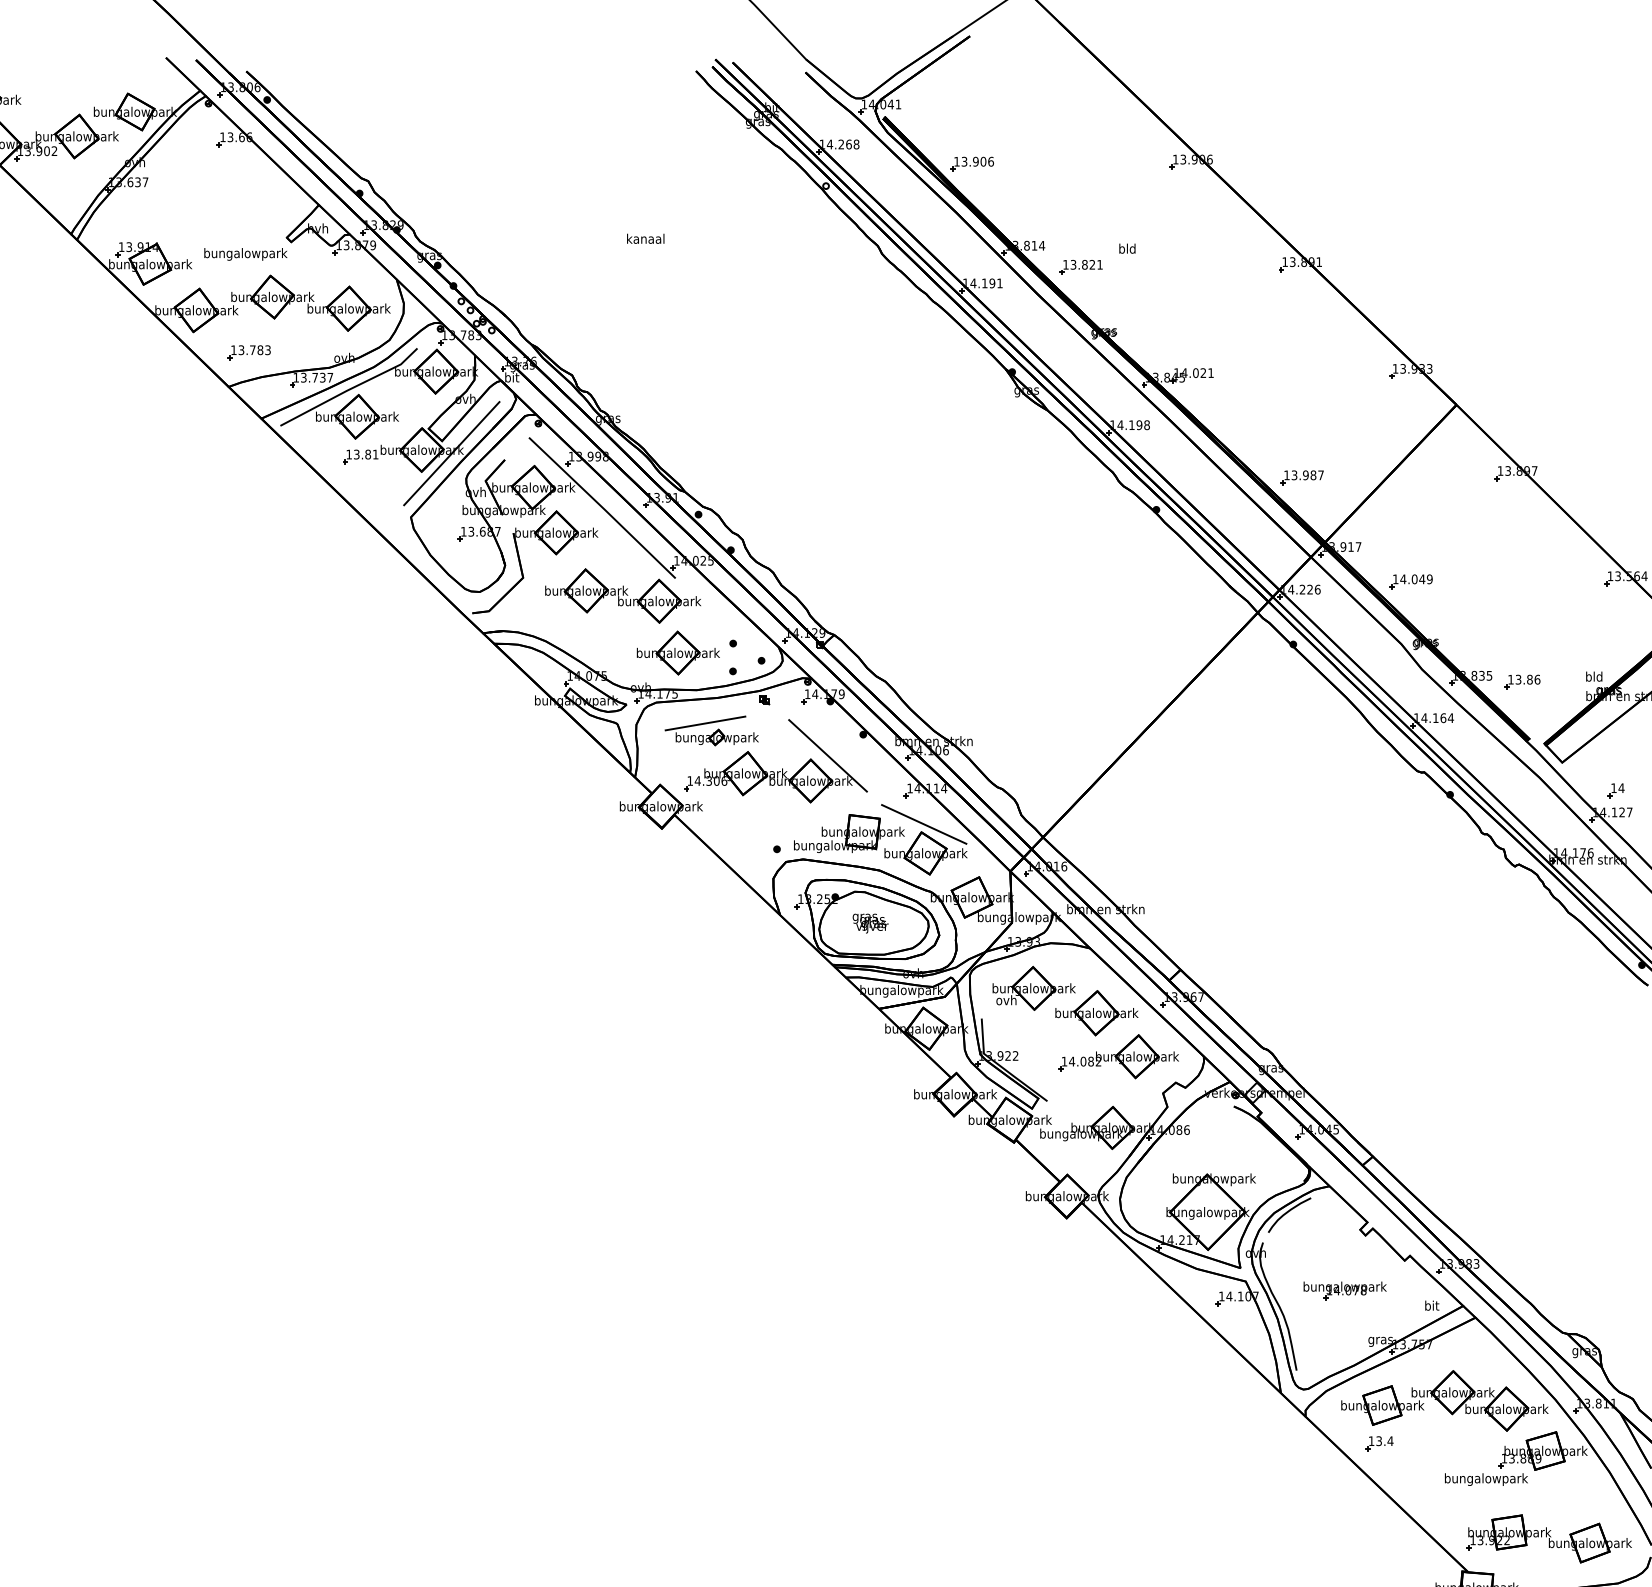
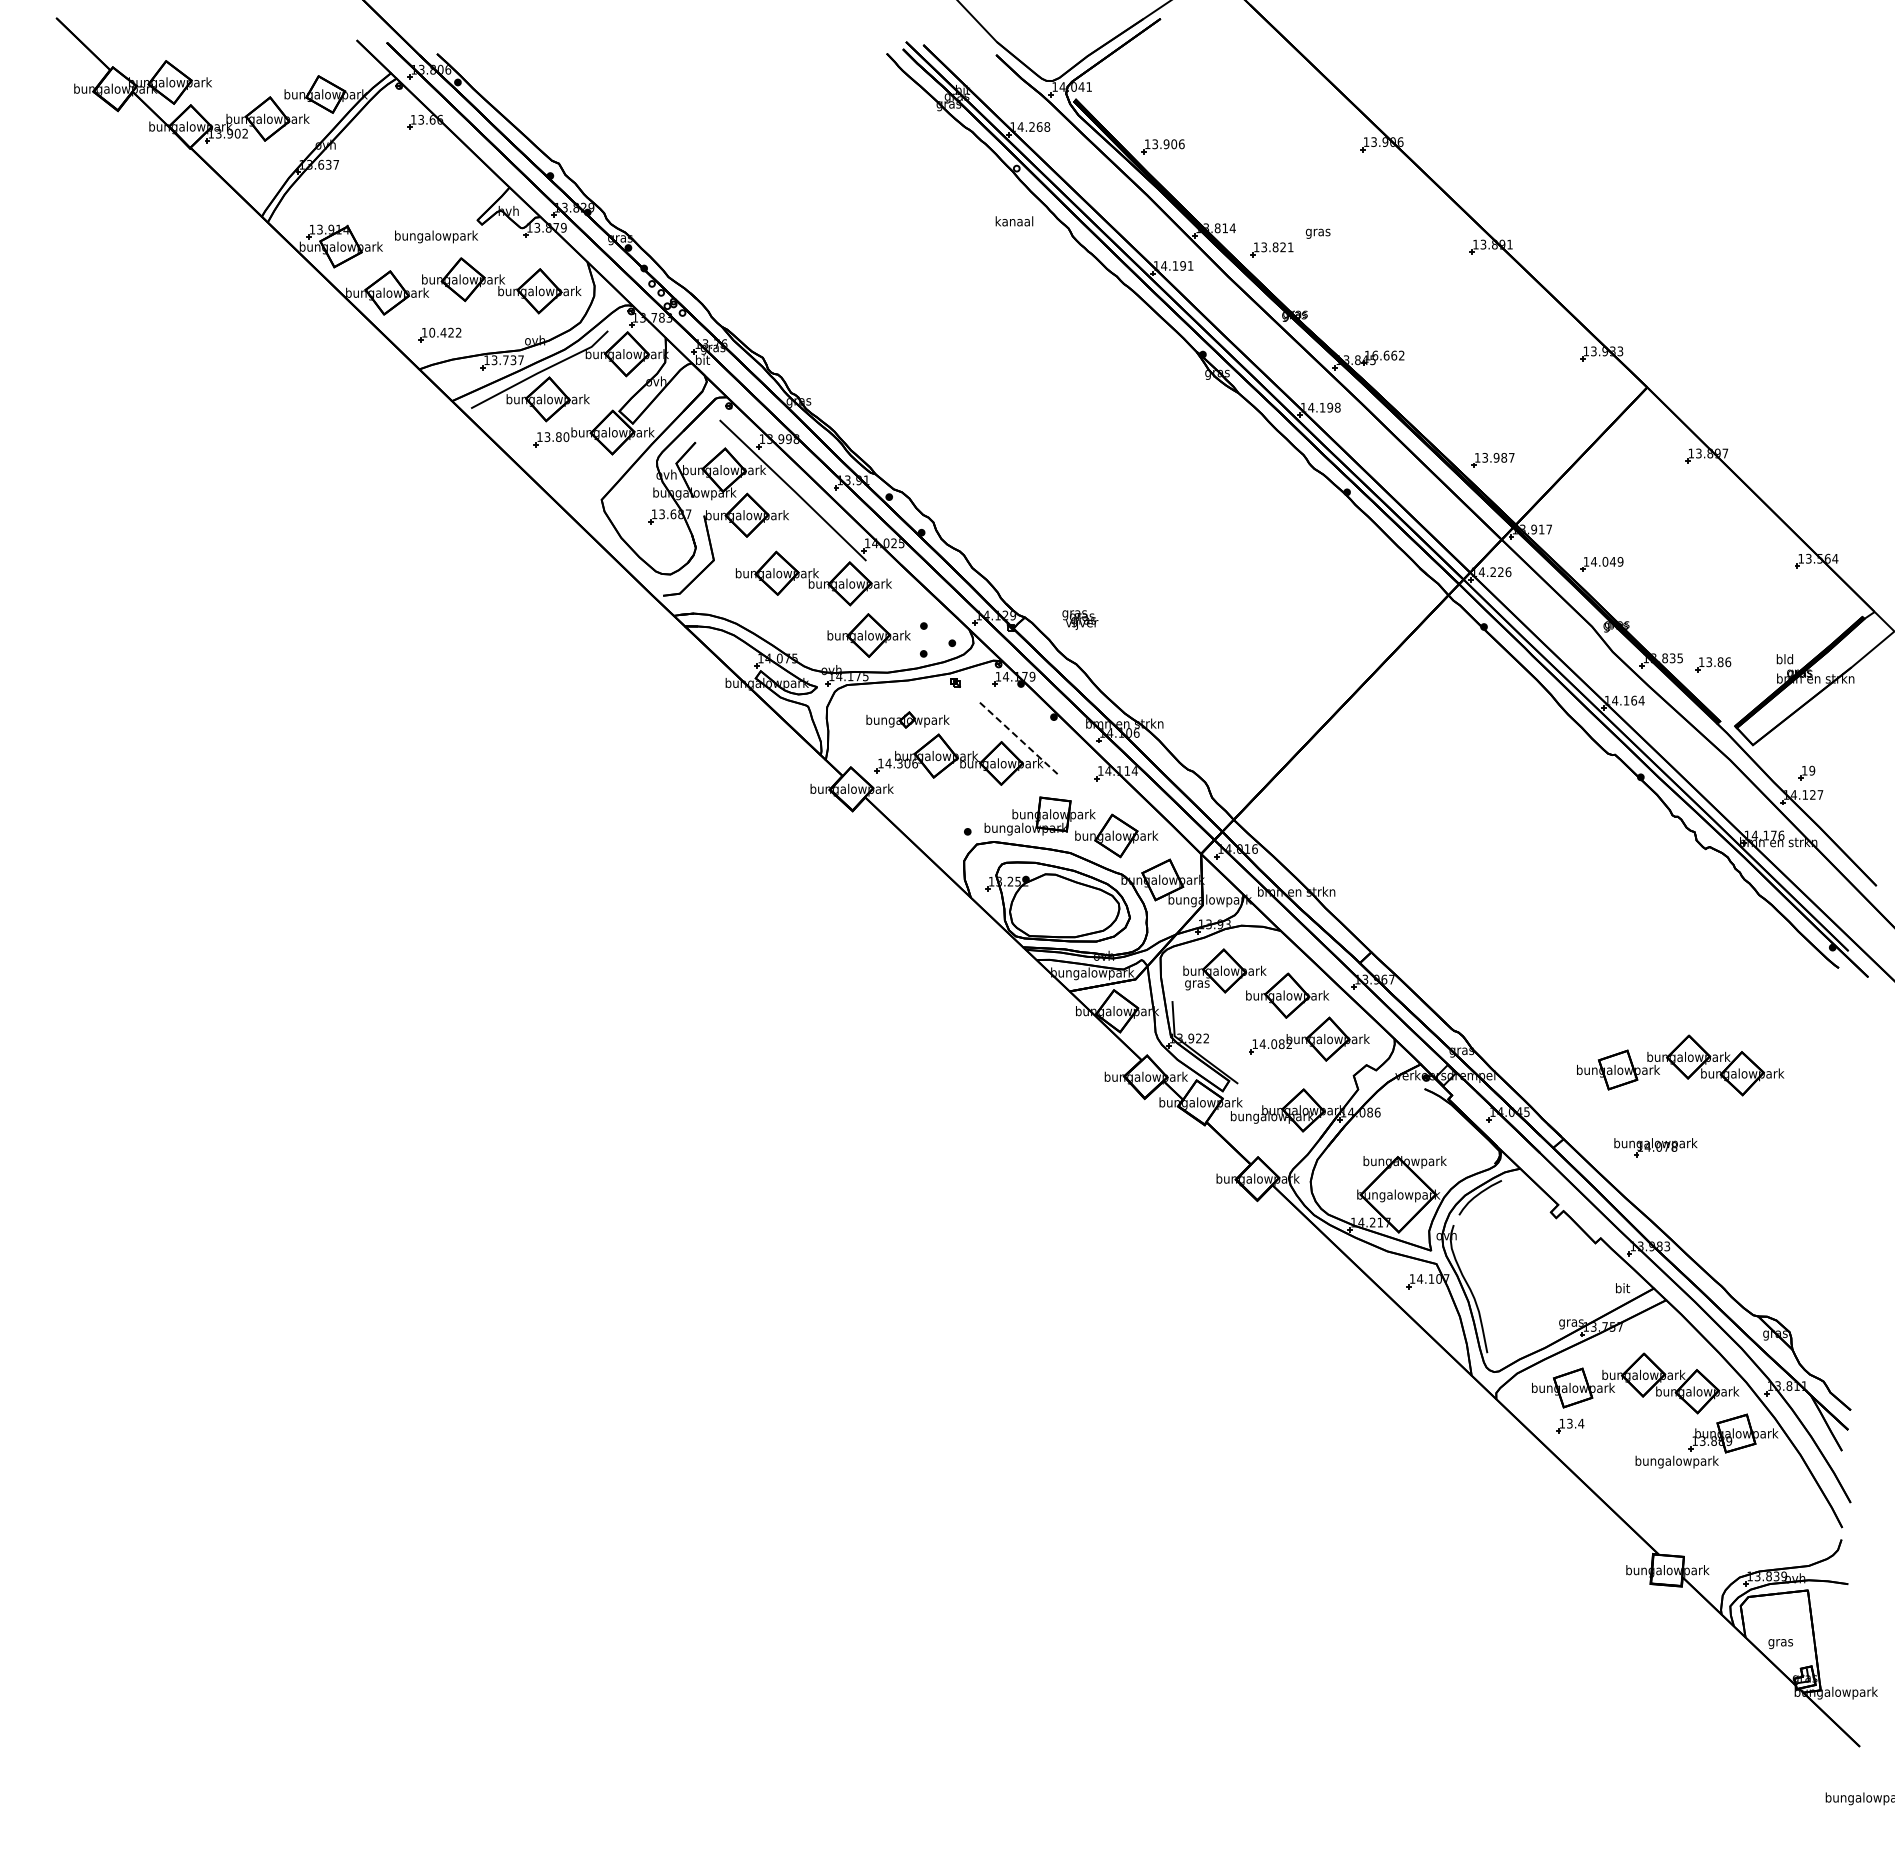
text: (645, 238) -> (1014, 221), moved
text: (1126, 249) -> (1317, 232), bld -> gras
text: (254, 349) -> (445, 332), 13.783 -> 10.422
text: (1197, 372) -> (1388, 355), 14.021 -> 16.662
line: (451, 452) -> (642, 435), removed
text: (375, 454) -> (566, 437), 13.81 -> 13.80
line: (705, 722) -> (896, 705), removed
line: (827, 755) -> (1018, 738), solid -> dashed
text: (1621, 787) -> (1812, 770), 14 -> 19
line: (923, 823) -> (1114, 806), removed
text: (870, 922) -> (1080, 619), moved
text: (1006, 1000) -> (1197, 983), ovh -> gras
part: (1489, 1082) -> (1680, 1065), added
part: (1344, 1290) -> (1655, 1147), moved
part: (1548, 1538) -> (1739, 1521), removed

